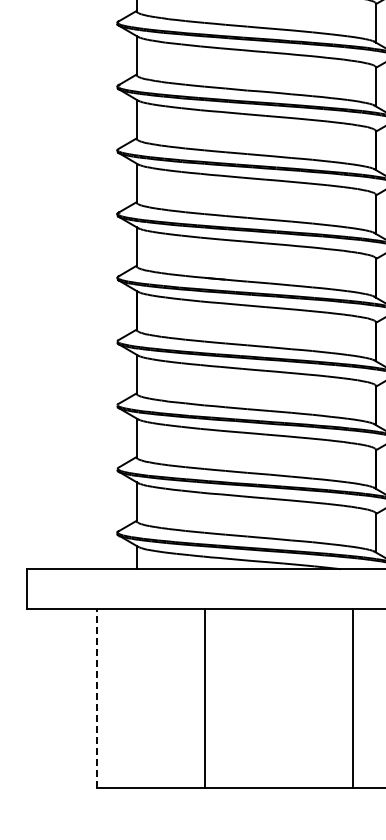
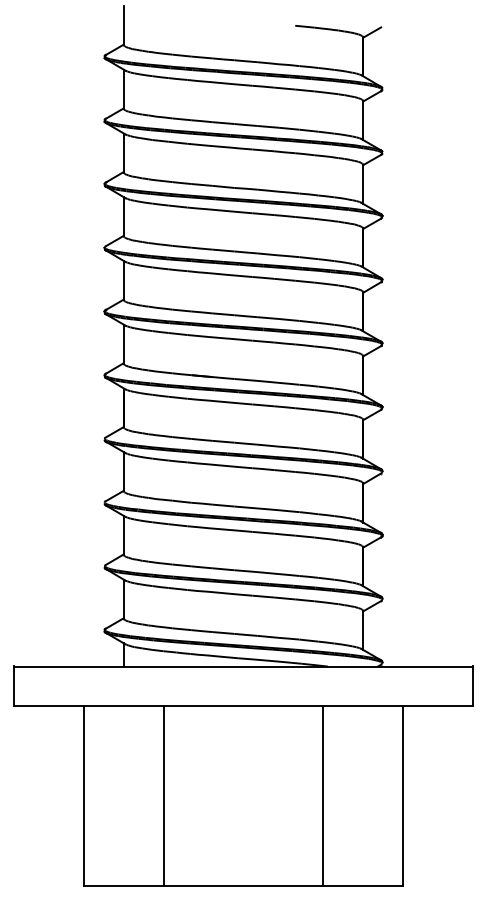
line: (204, 698) -> (163, 795), moved
line: (353, 698) -> (323, 795), moved
line: (97, 699) -> (84, 796), dashed -> solid

